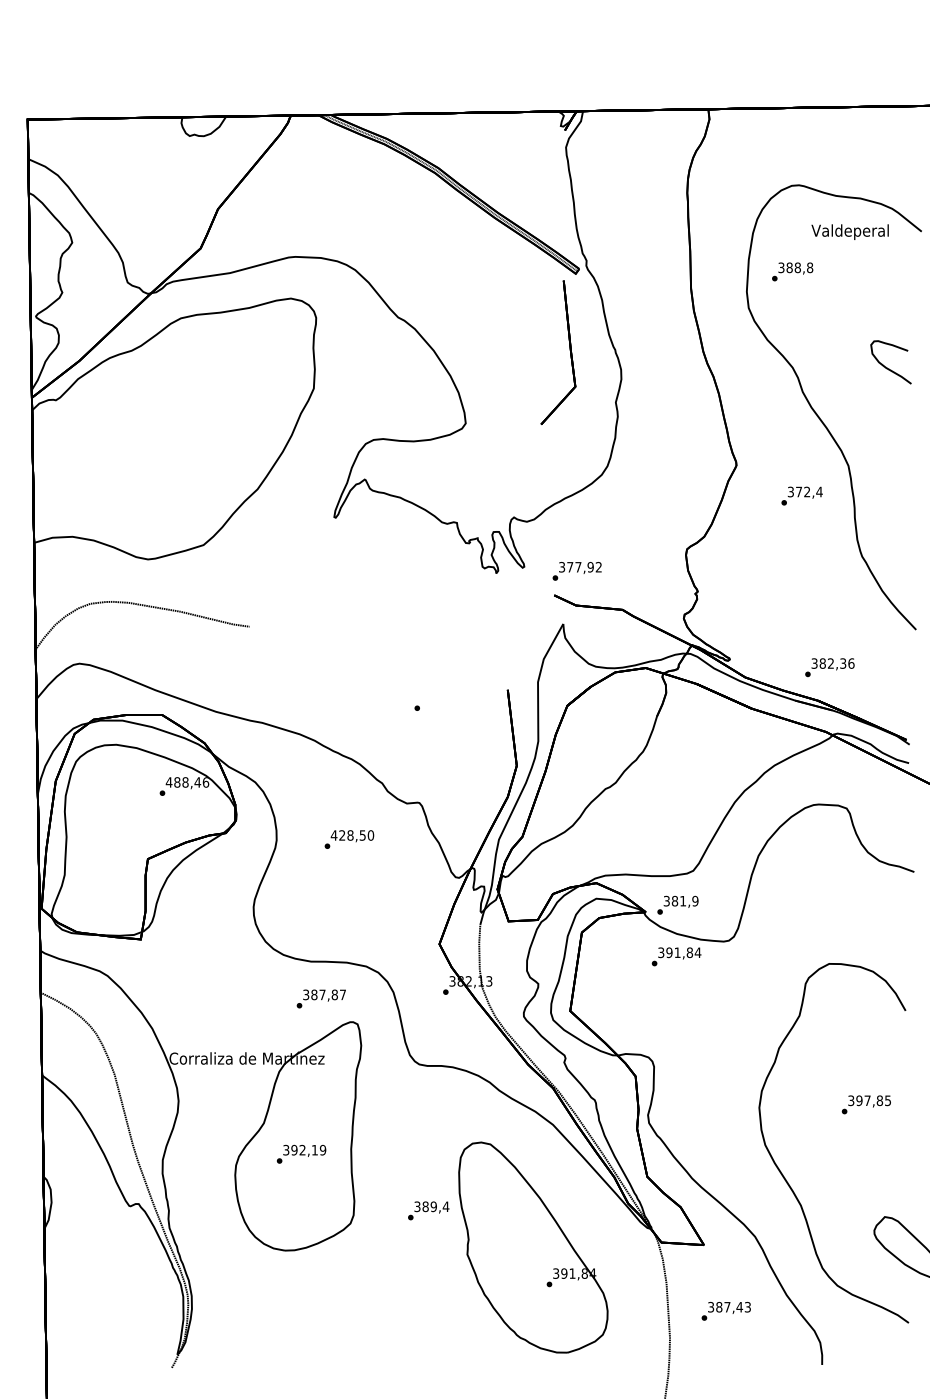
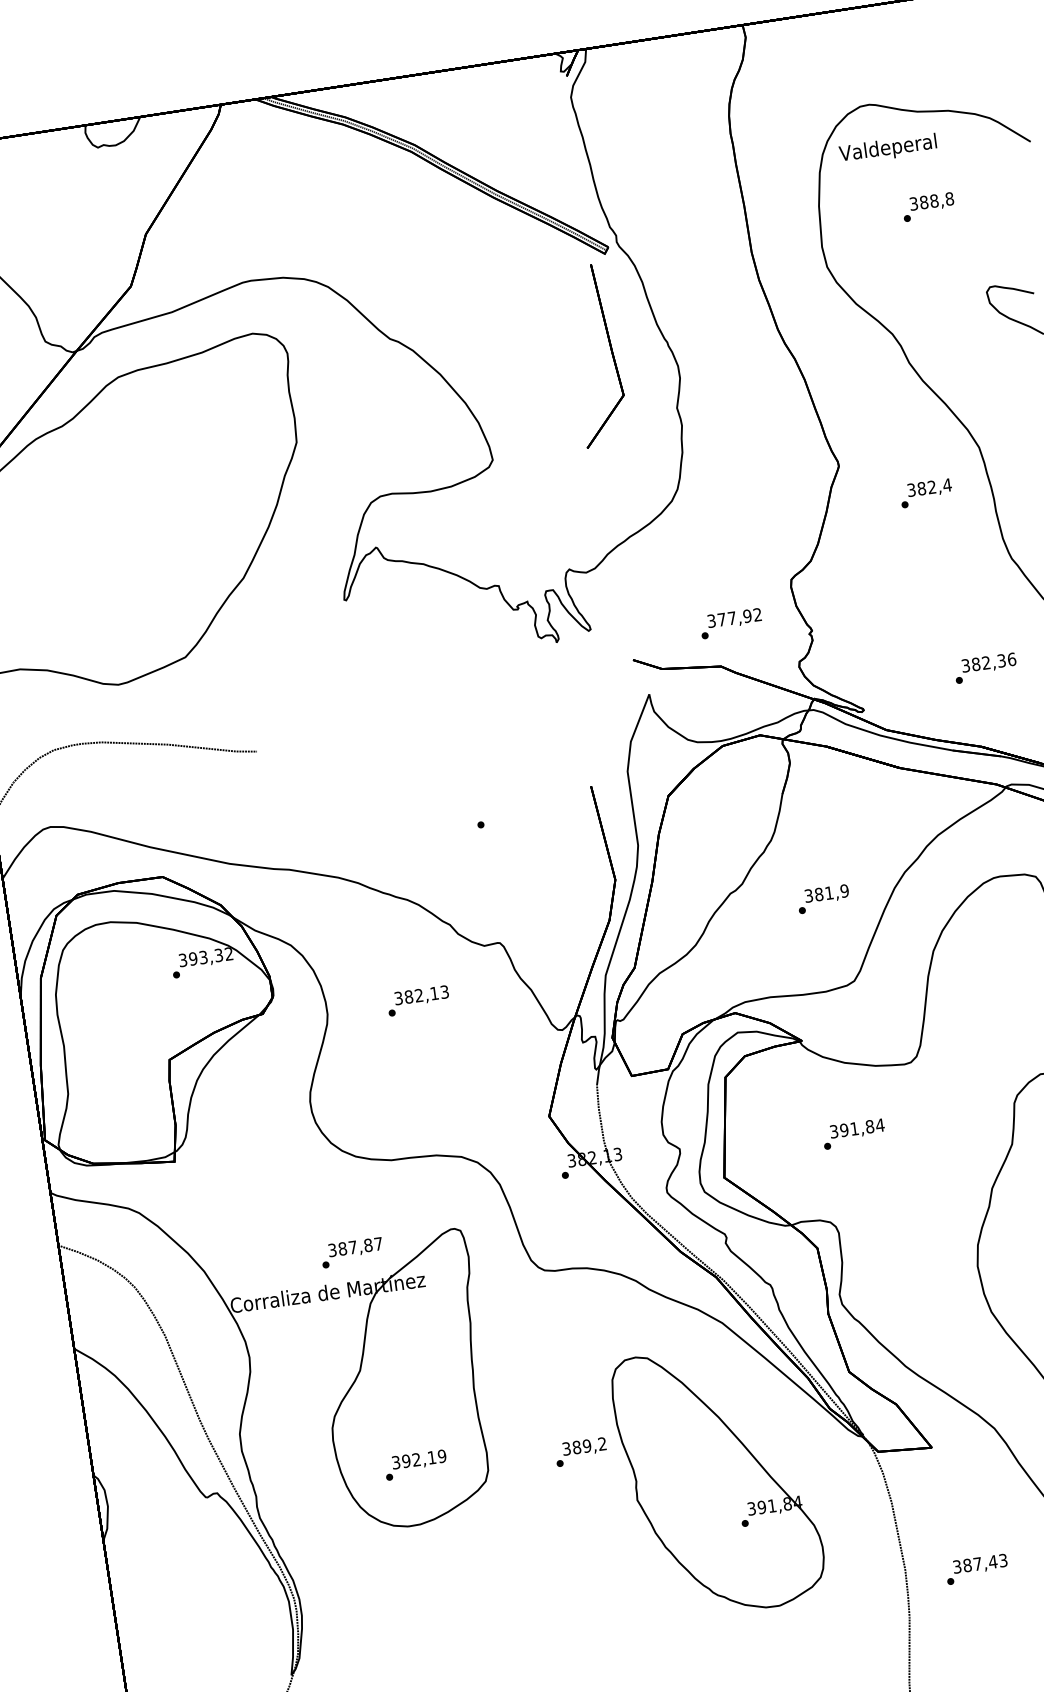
text: (849, 231) -> (887, 148), moved
text: (792, 271) -> (928, 206), moved
text: (799, 491) -> (922, 487), 372,4 -> 382,4
text: (576, 571) -> (730, 623), moved
text: (829, 667) -> (985, 668), moved
text: (187, 782) -> (206, 957), 488,46 -> 393,32
text: (352, 835) -> (421, 995), 428,50 -> 382,13
text: (677, 904) -> (822, 898), moved
text: (676, 956) -> (853, 1133), moved
text: (320, 998) -> (351, 1252), moved
text: (301, 1153) -> (415, 1464), moved
text: (445, 1206) -> (601, 1443), 389,4 -> 389,2
text: (725, 1311) -> (976, 1569), moved

